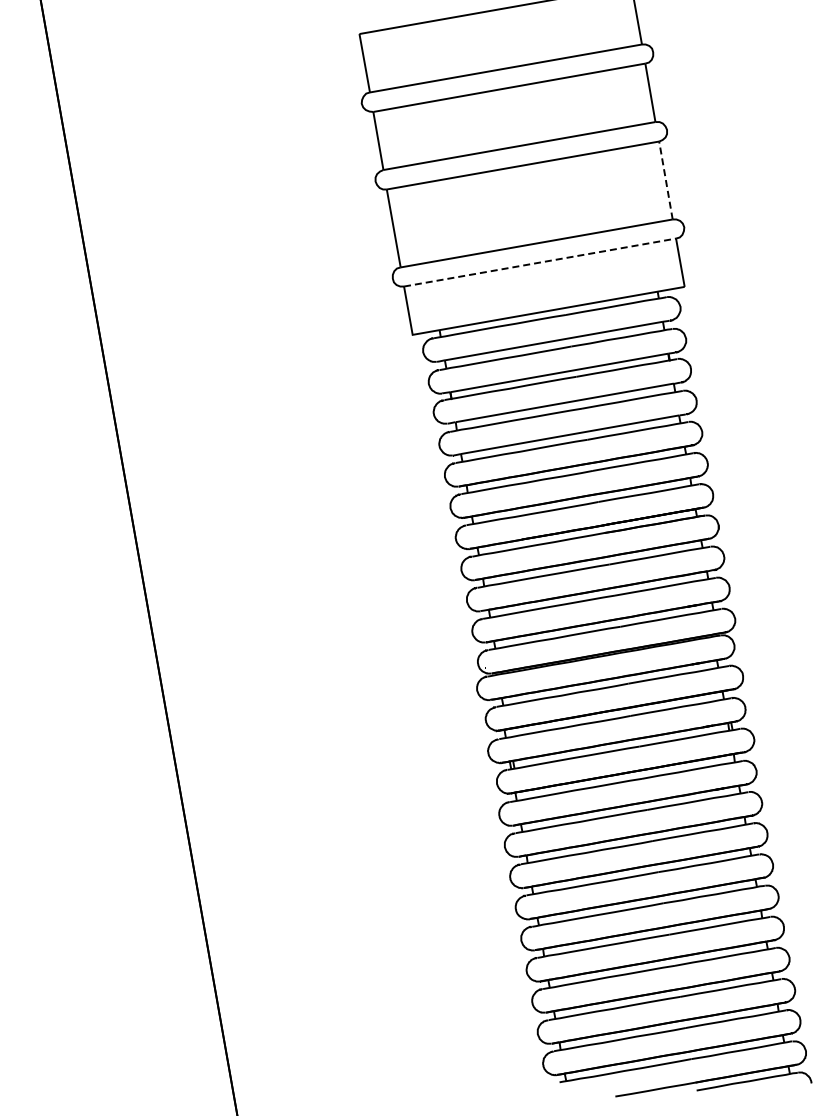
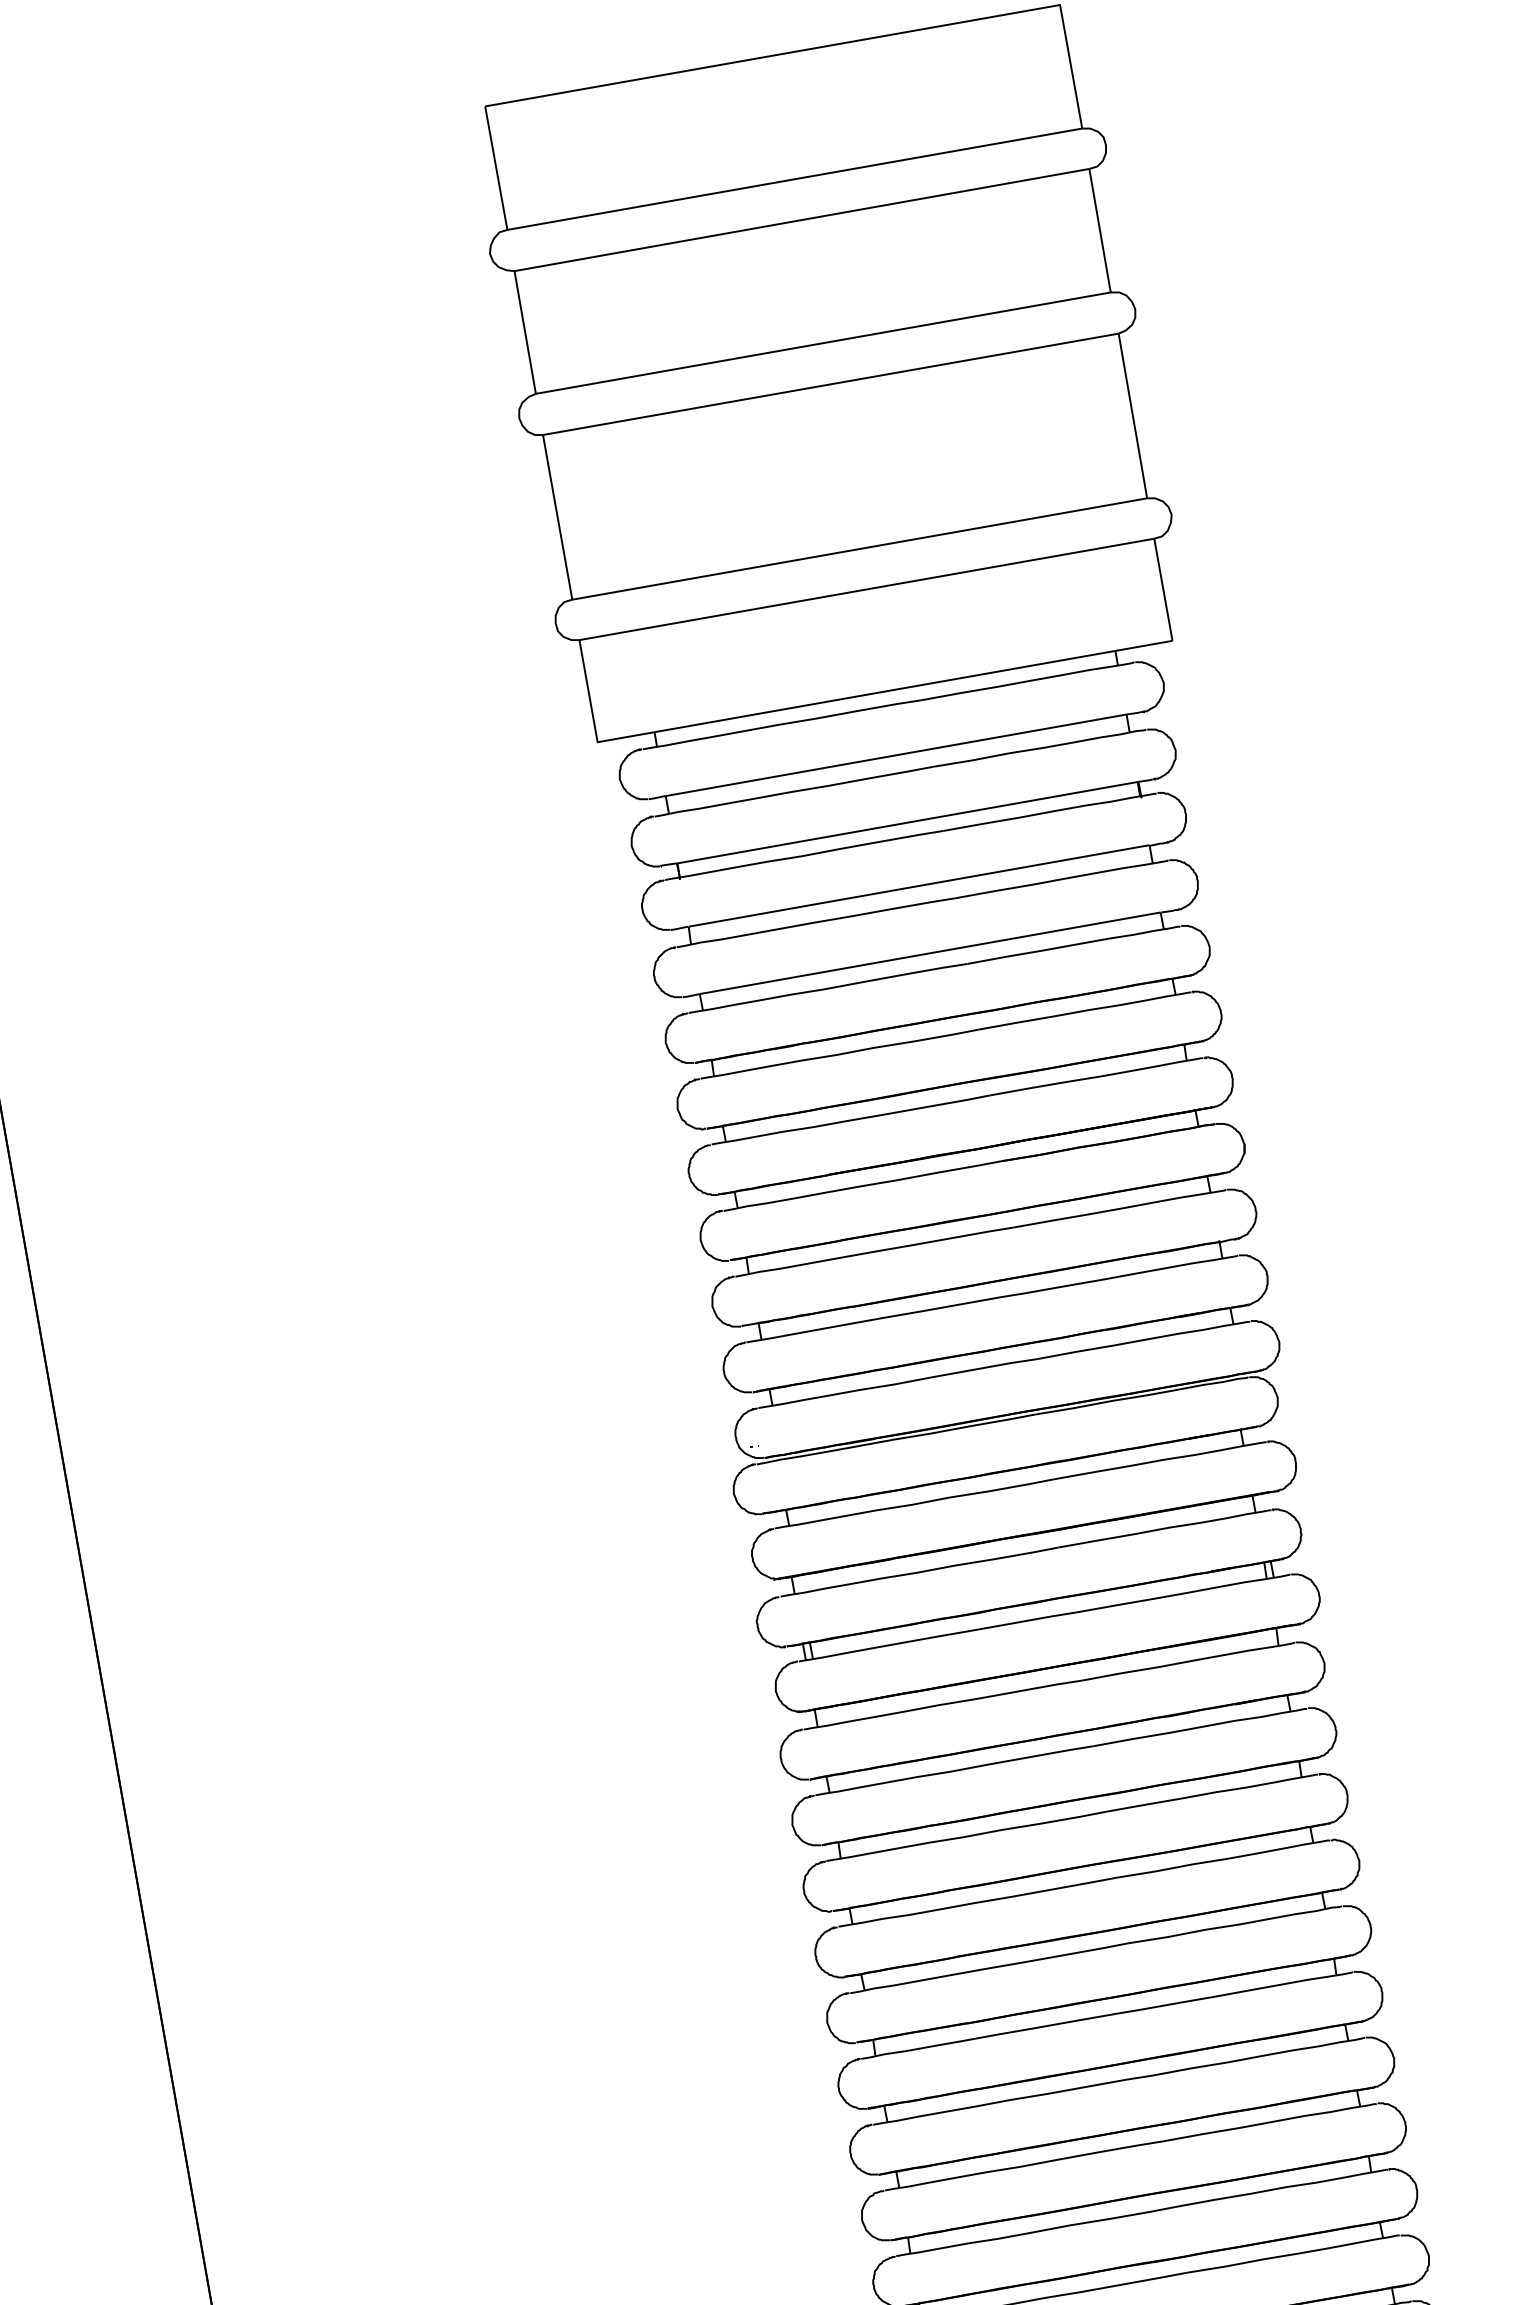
line: (665, 180) -> (1131, 415), dashed -> solid
line: (540, 262) -> (867, 589), dashed -> solid

